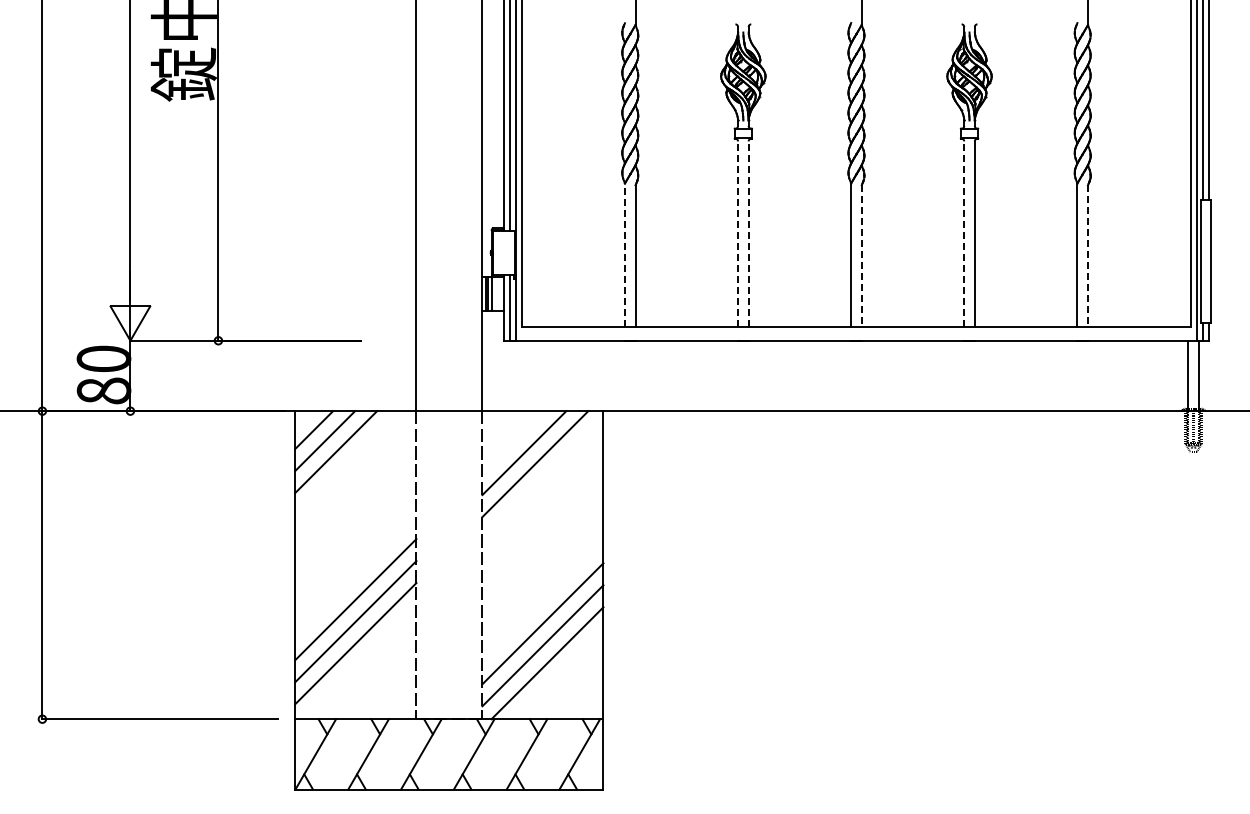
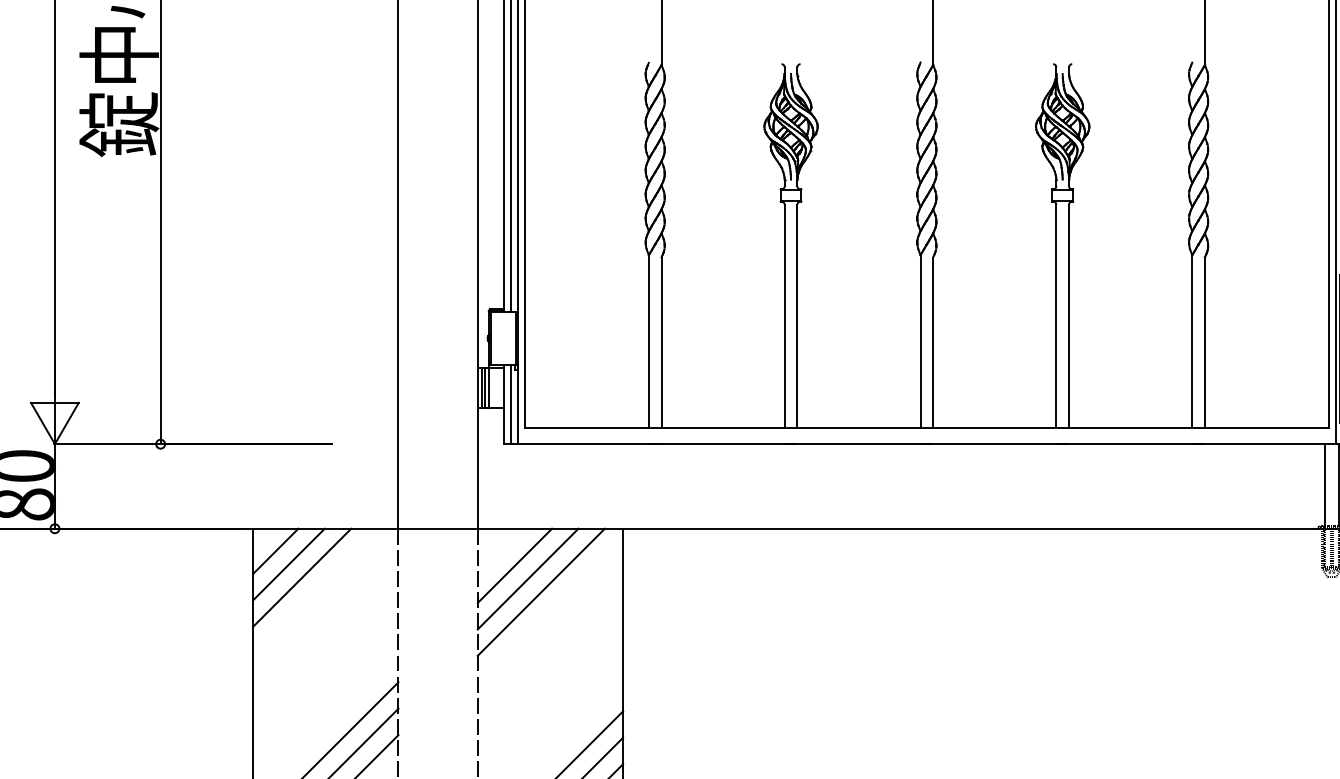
line: (738, 234) -> (785, 316), dashed -> solid
line: (748, 234) -> (797, 316), dashed -> solid
line: (964, 234) -> (1056, 316), dashed -> solid
line: (624, 255) -> (648, 341), dashed -> solid
line: (861, 256) -> (932, 342), dashed -> solid
line: (1087, 256) -> (1204, 342), dashed -> solid
line: (513, 442) -> (515, 566), added

